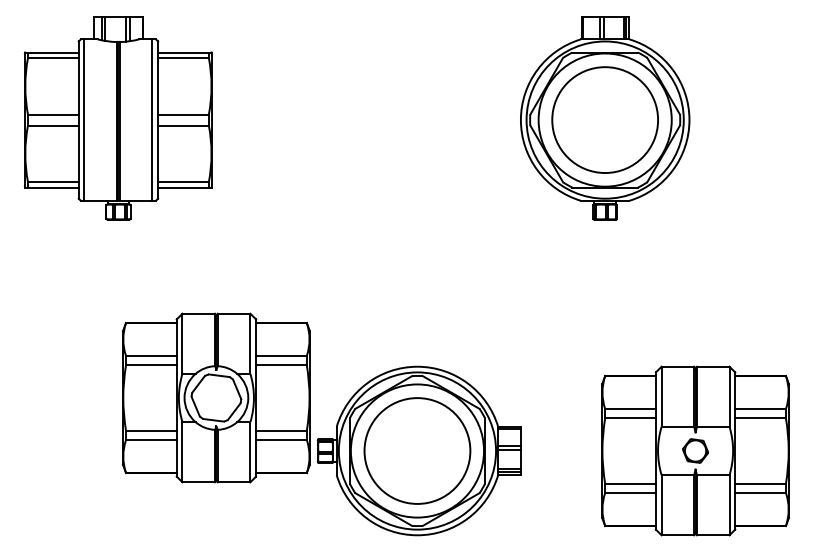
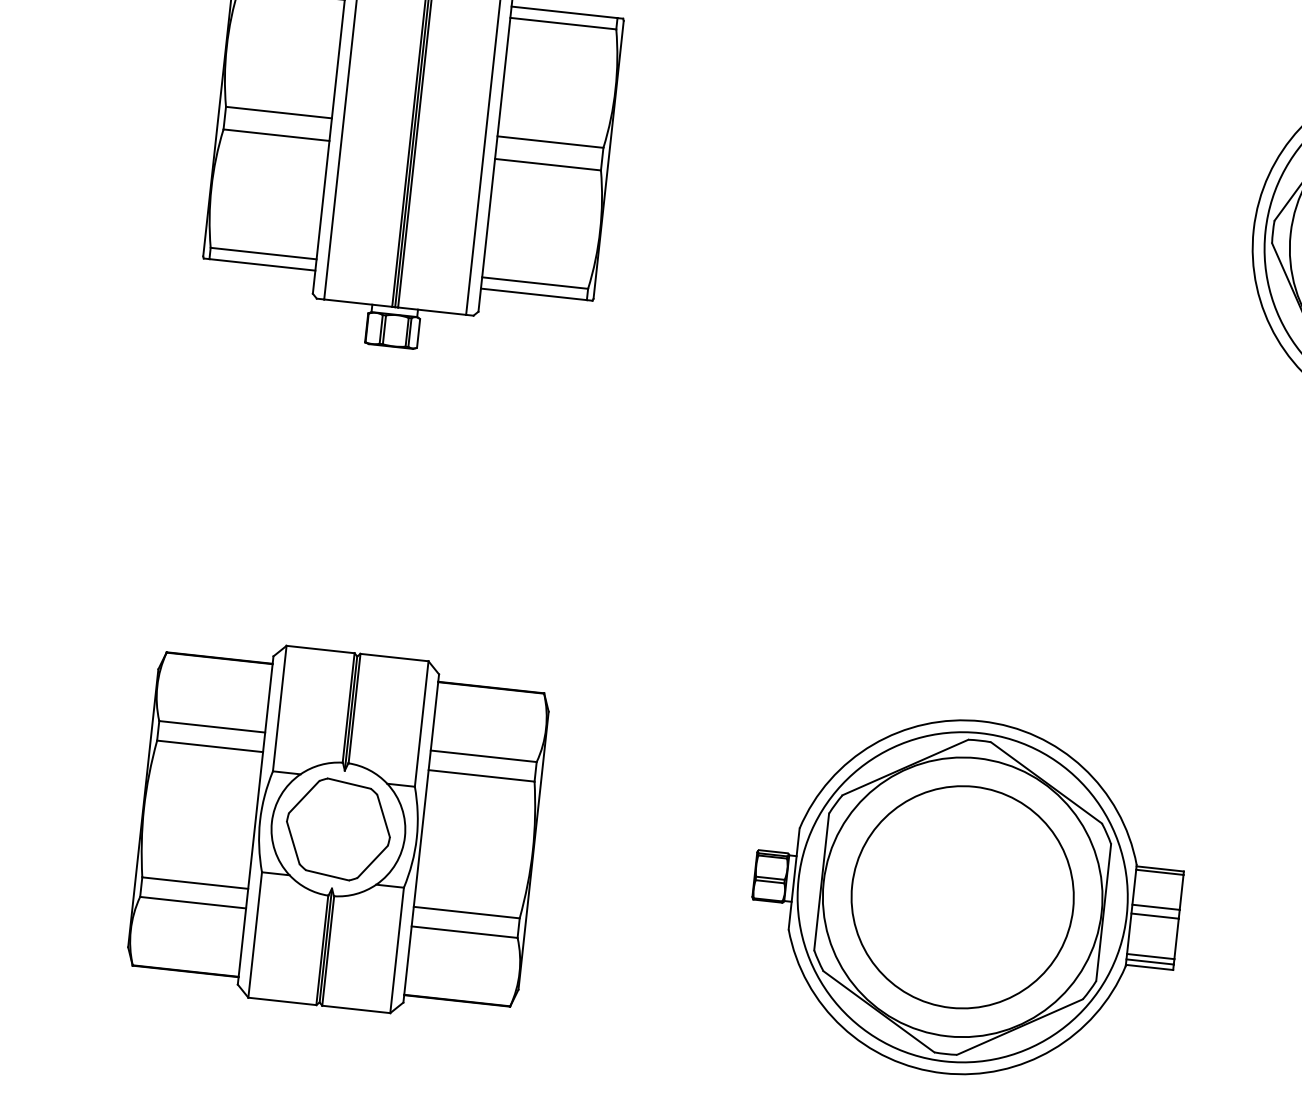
part: (216, 397) -> (338, 828), moved

